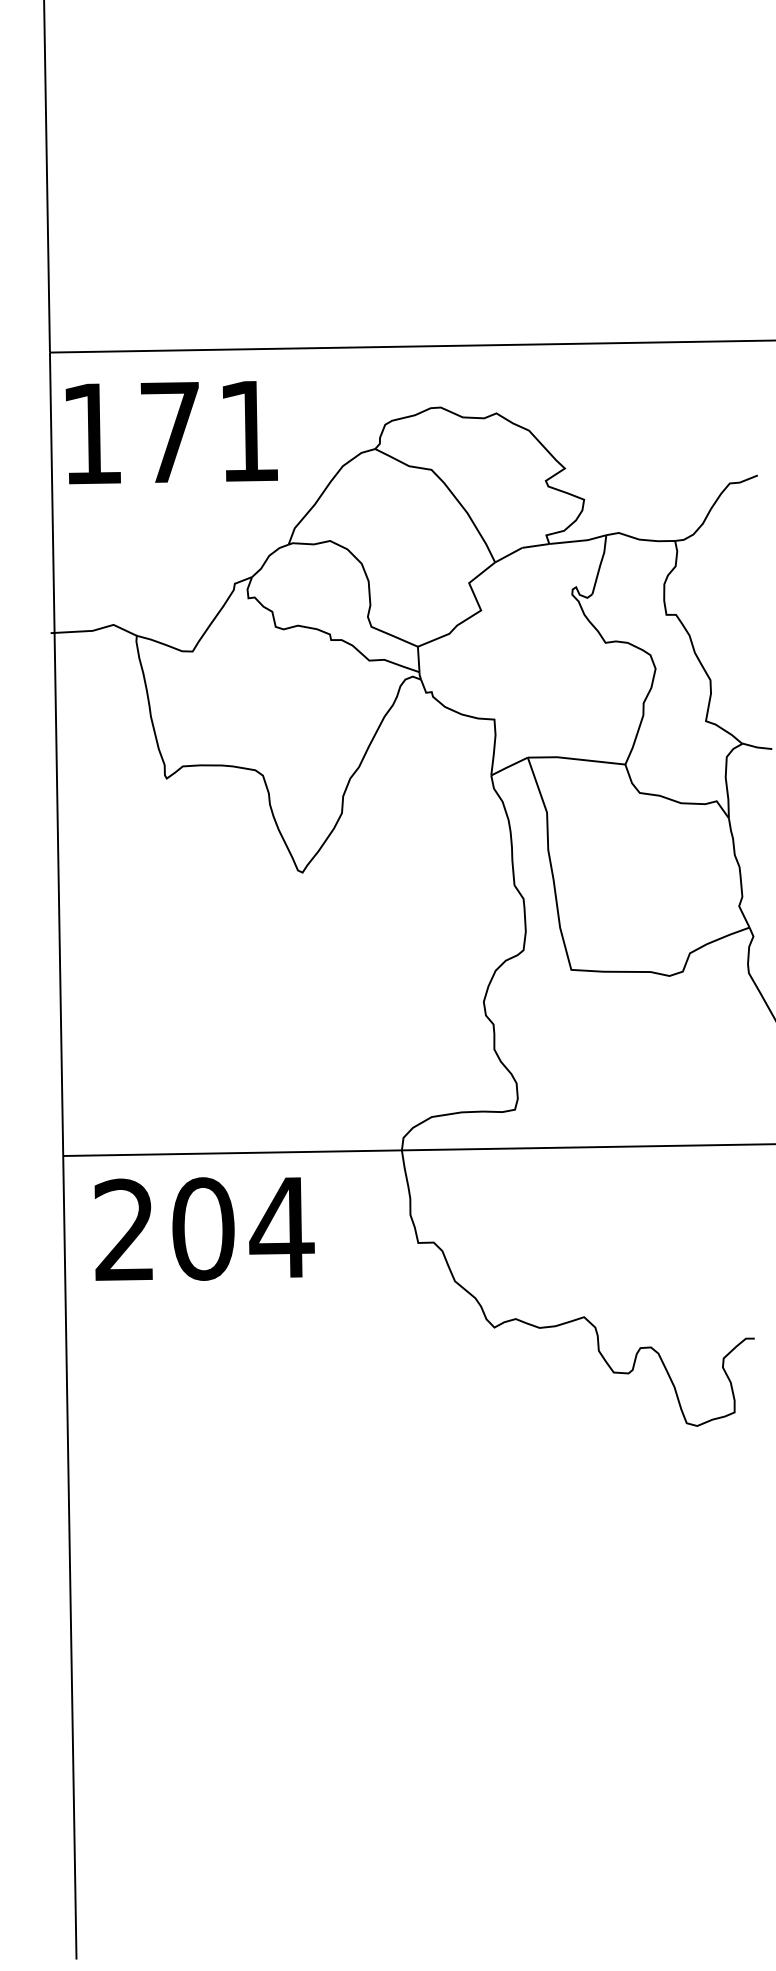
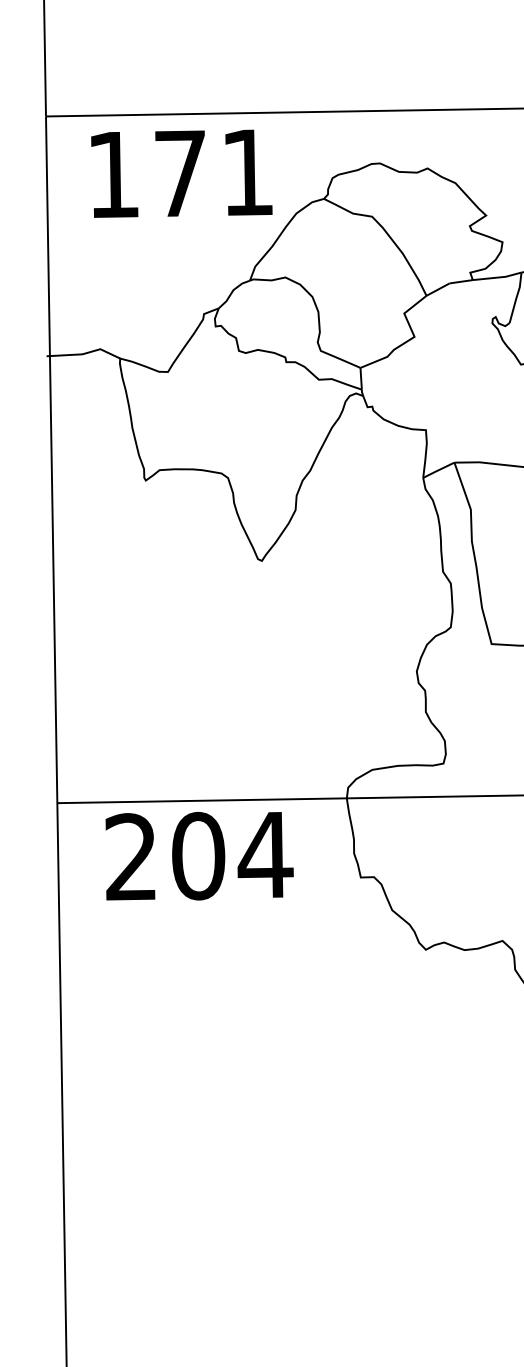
text: (171, 432) -> (181, 173), moved
text: (204, 1228) -> (199, 855), moved

